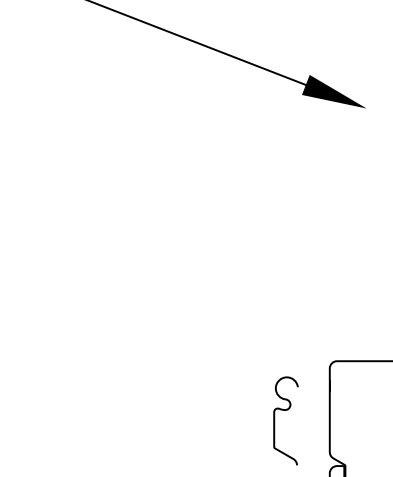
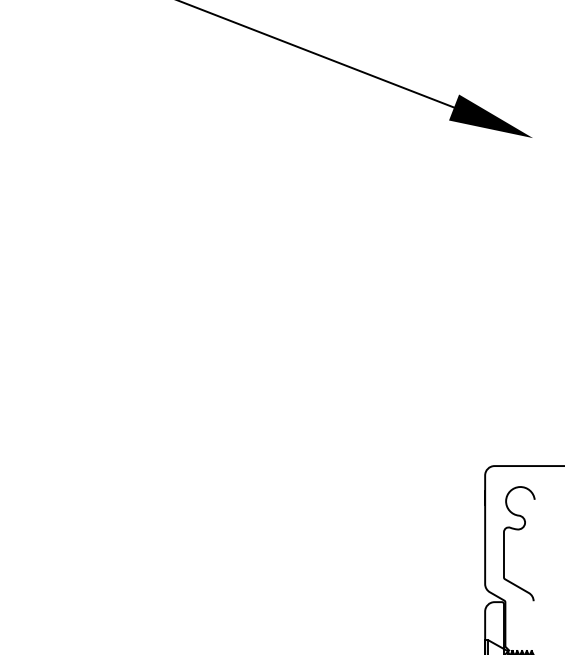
curve: (286, 410) -> (519, 530), moved

